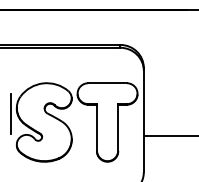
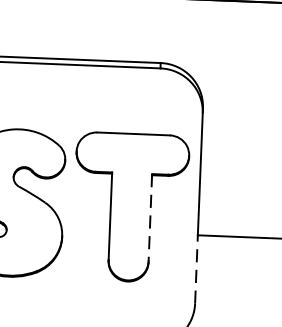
line: (118, 127) -> (150, 217), solid -> dashed
line: (143, 153) -> (195, 268), solid -> dashed

